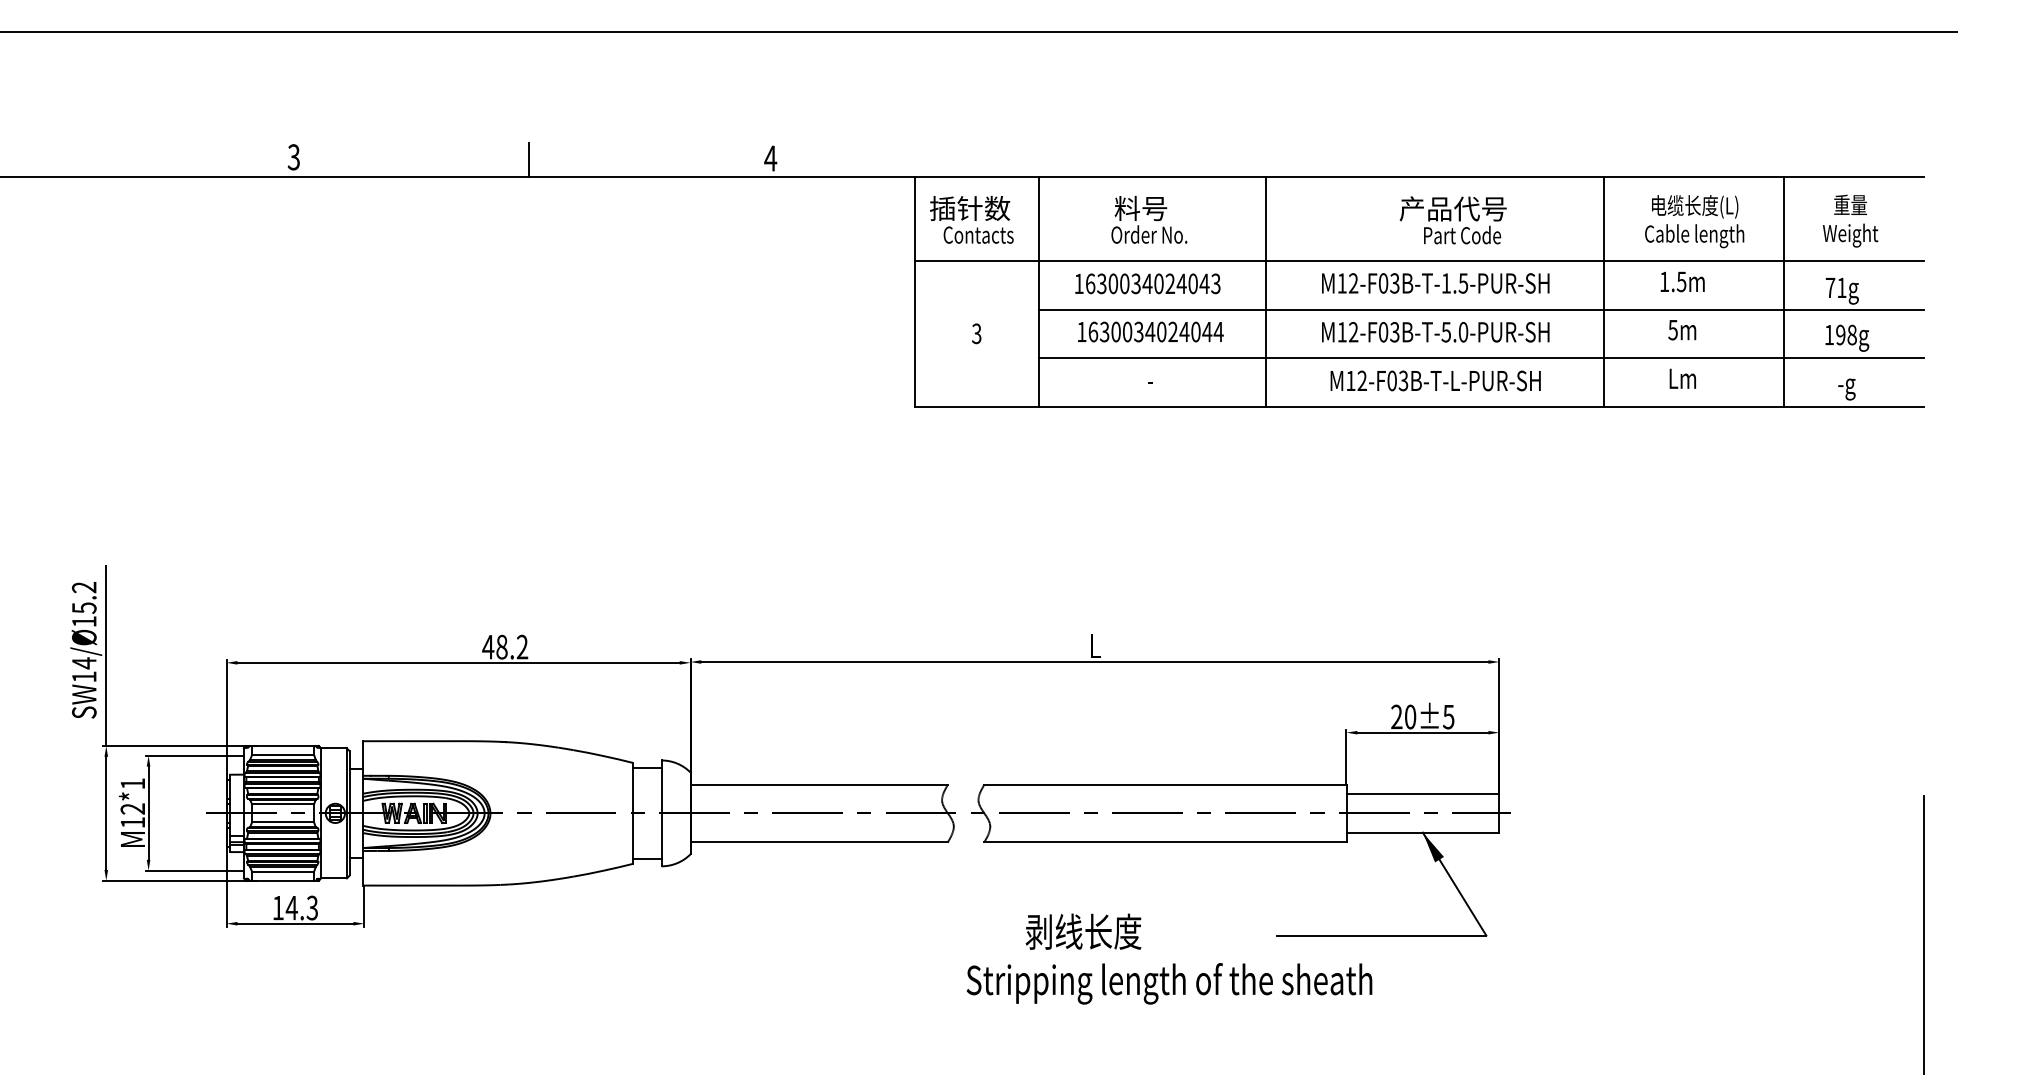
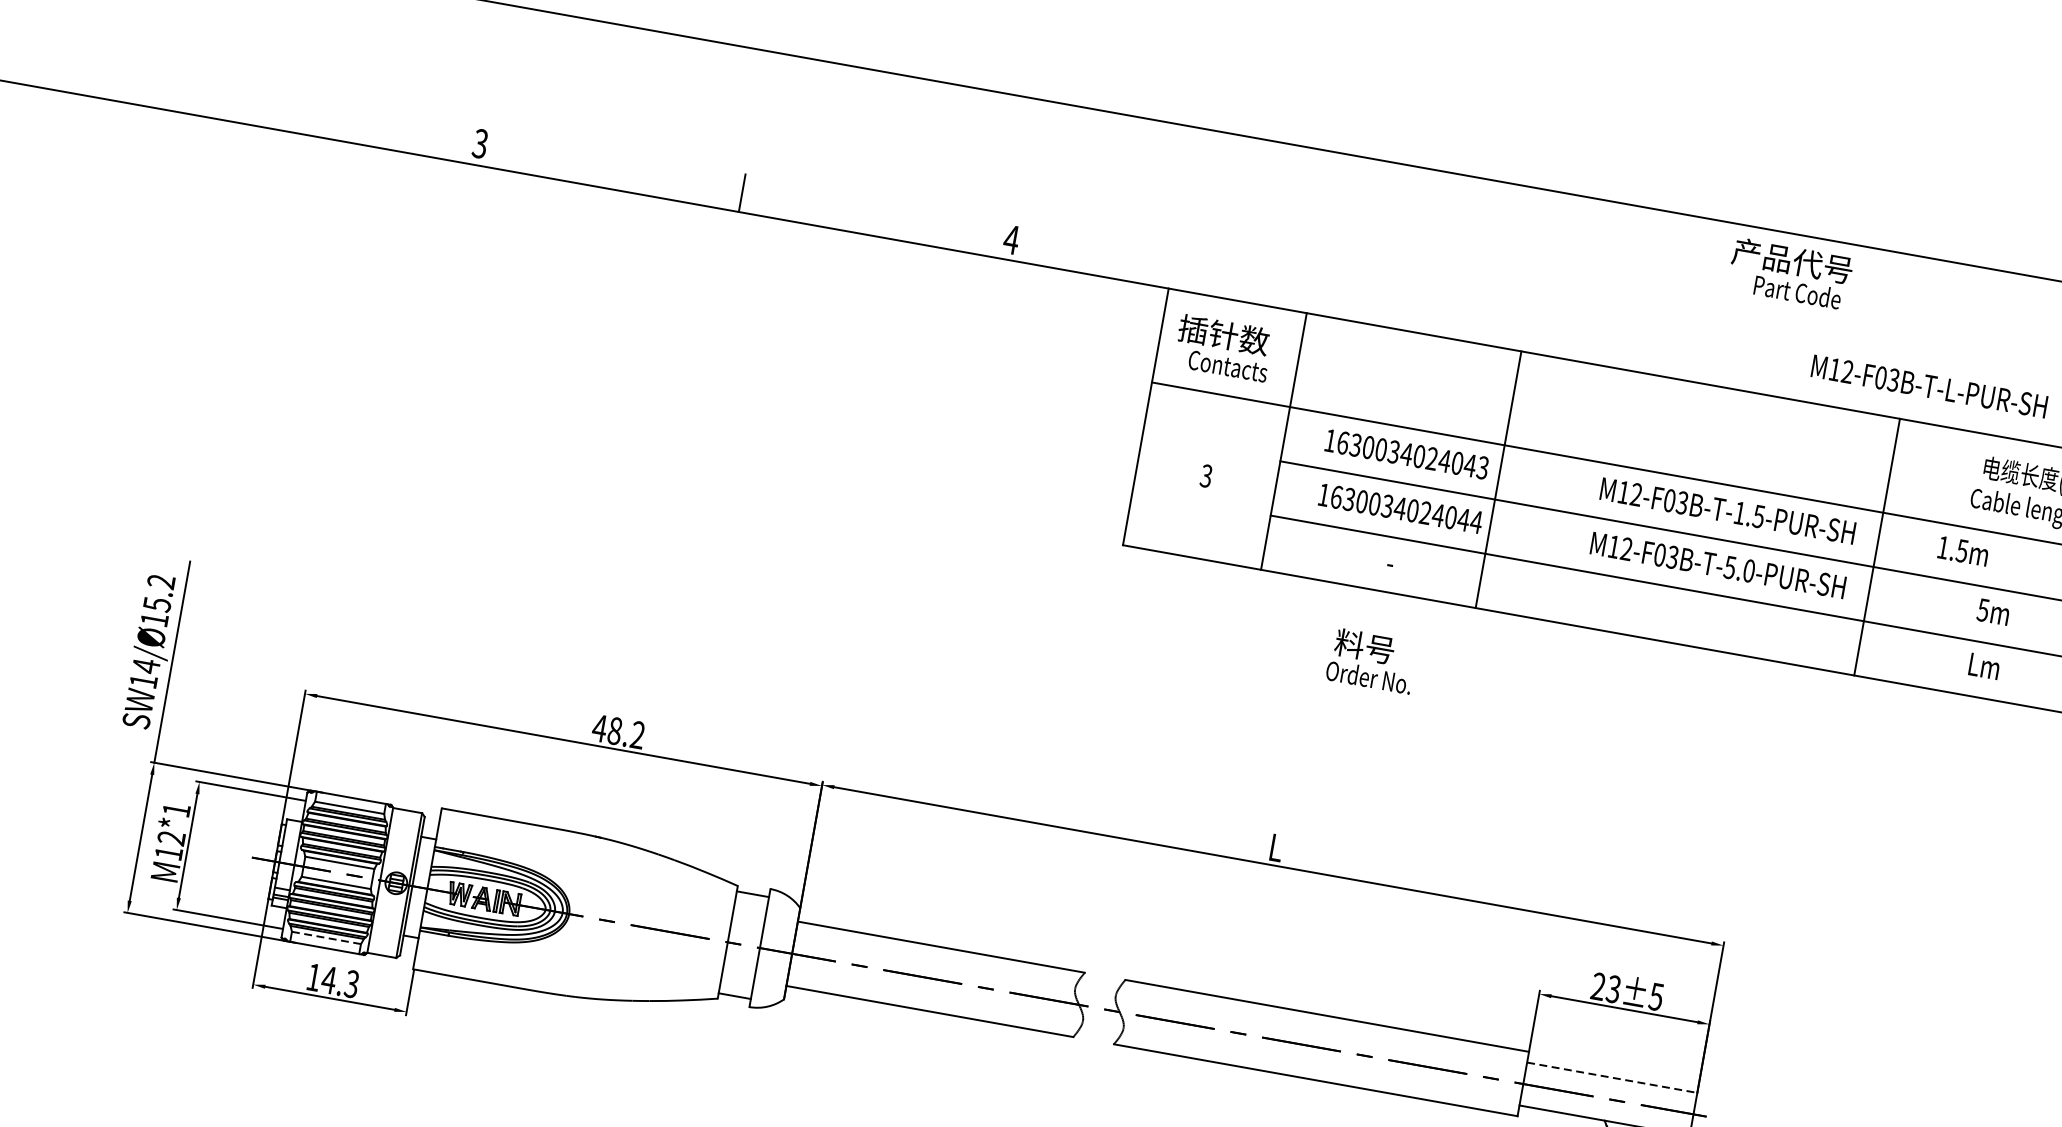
text: (1149, 219) -> (1372, 660), moved
text: (1452, 220) -> (1789, 273), moved
text: (1682, 281) -> (1963, 550), moved
line: (1266, 291) -> (1498, 479), moved
line: (1604, 291) -> (1877, 547), moved
text: (1435, 380) -> (1929, 386), moved
text: (1410, 716) -> (1613, 988), 20±5 -> 23±5
line: (1423, 794) -> (1612, 1078), solid -> dashed
line: (283, 871) -> (326, 937), solid -> dashed

